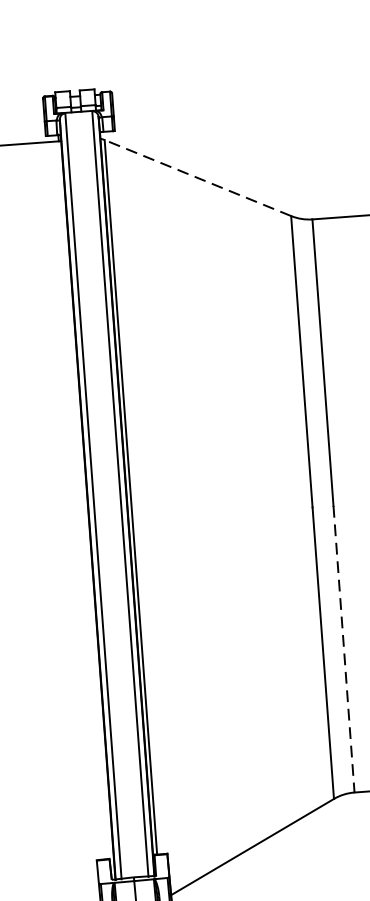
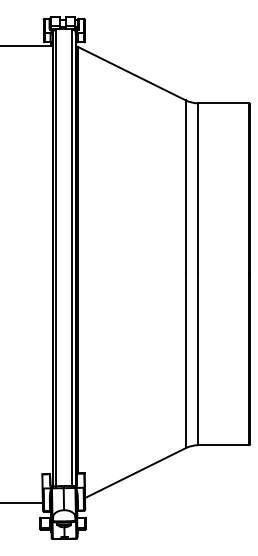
line: (198, 177) -> (132, 73), dashed -> solid
line: (344, 650) -> (198, 360), dashed -> solid

